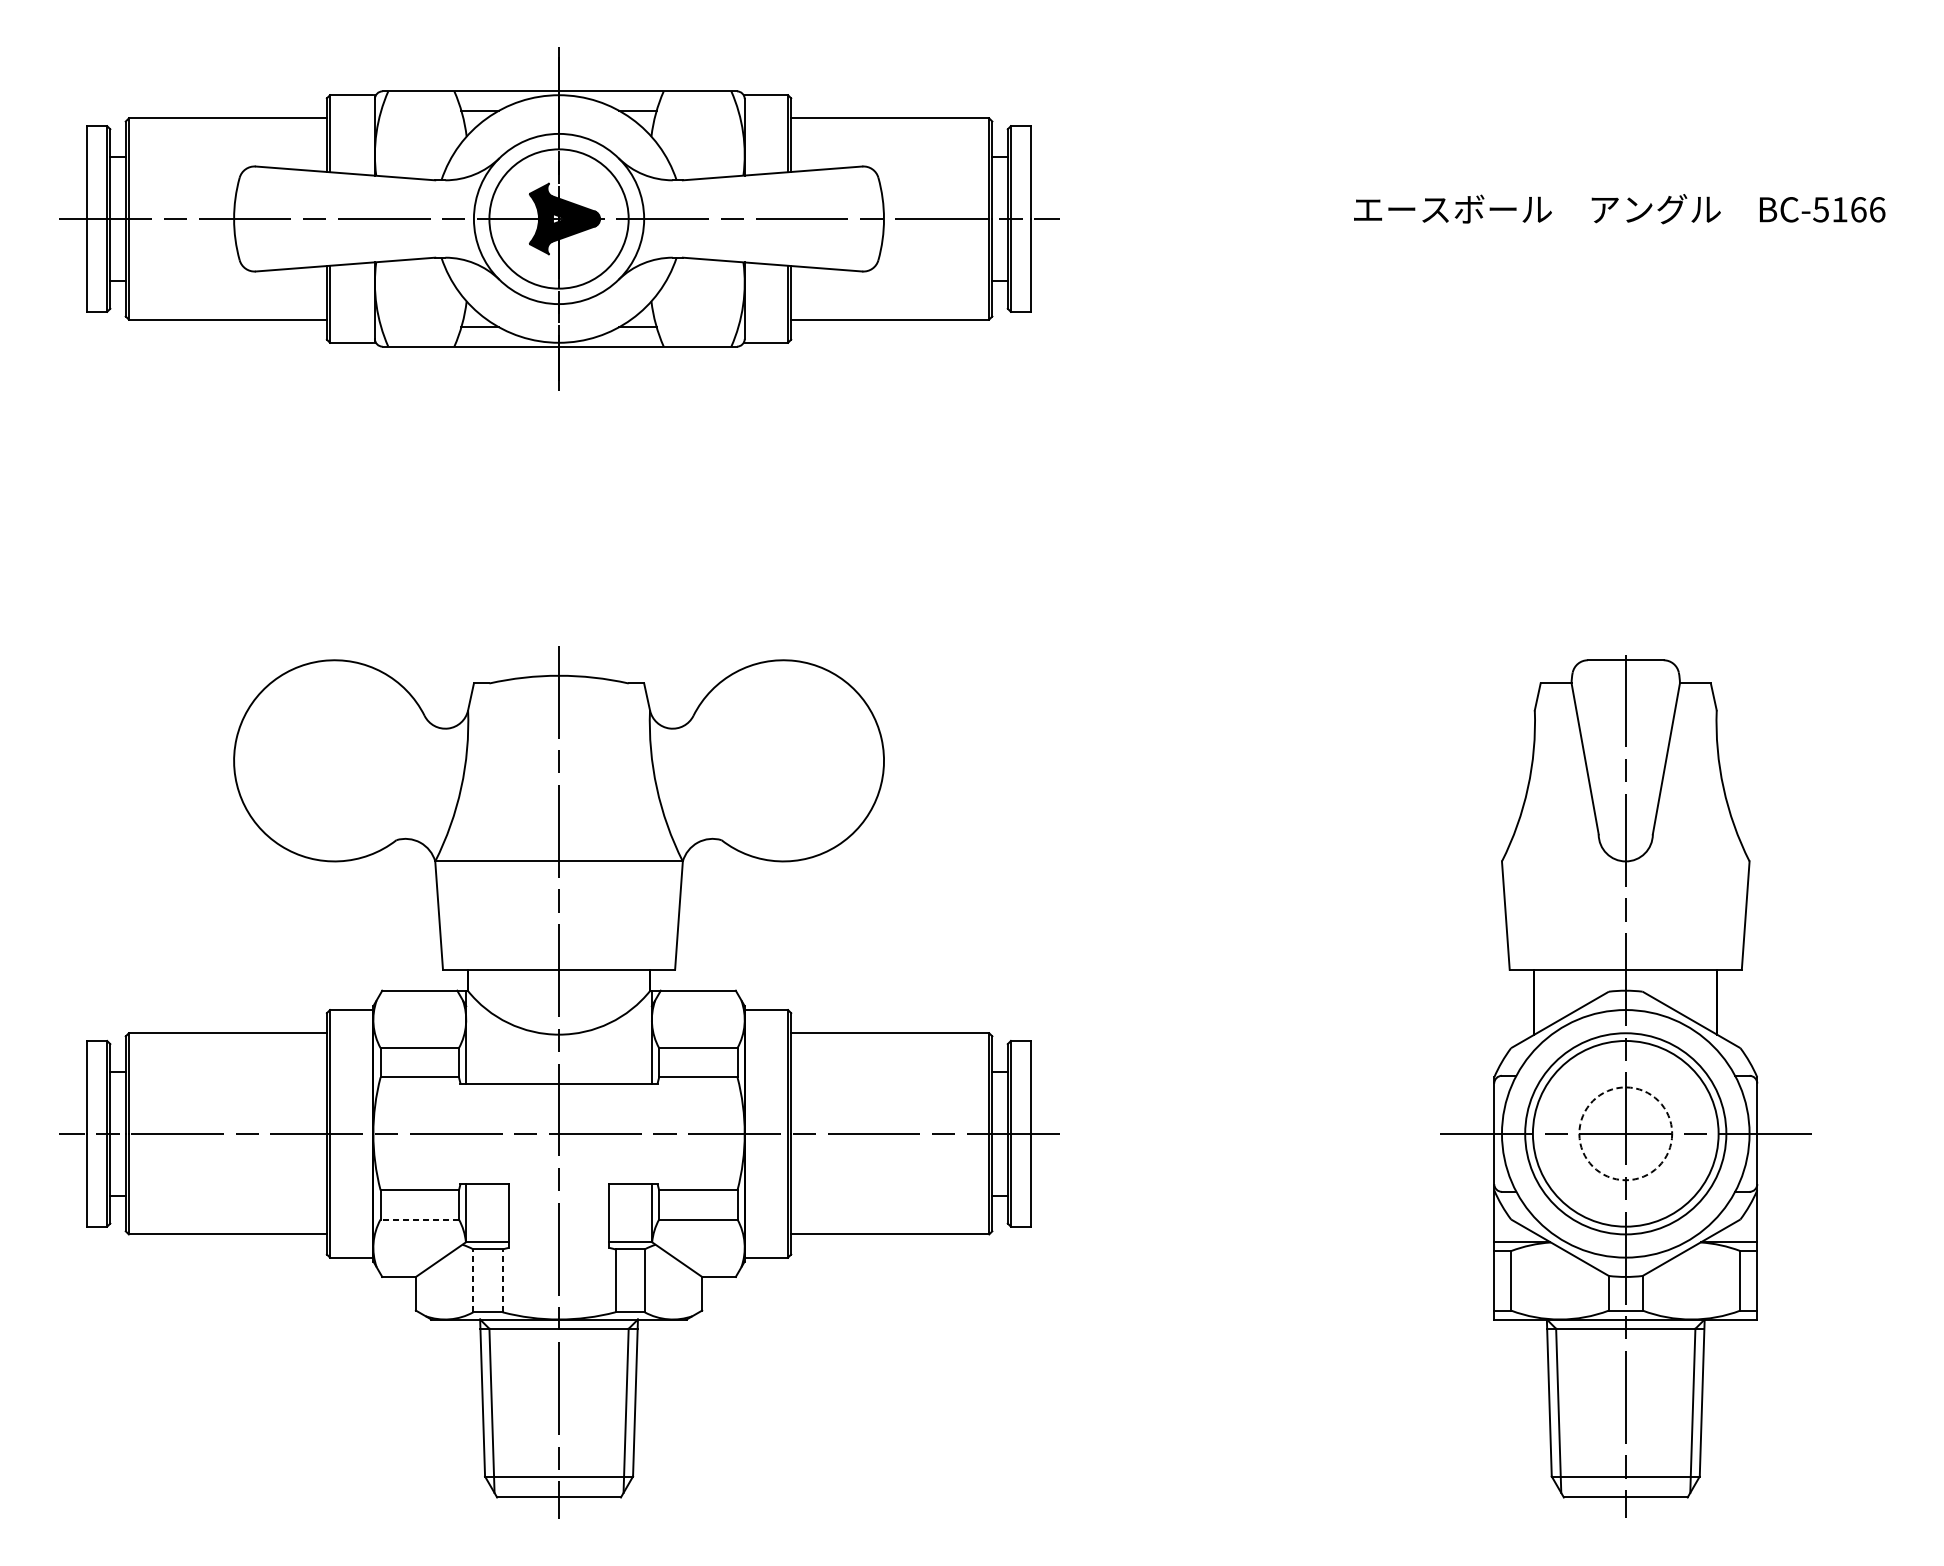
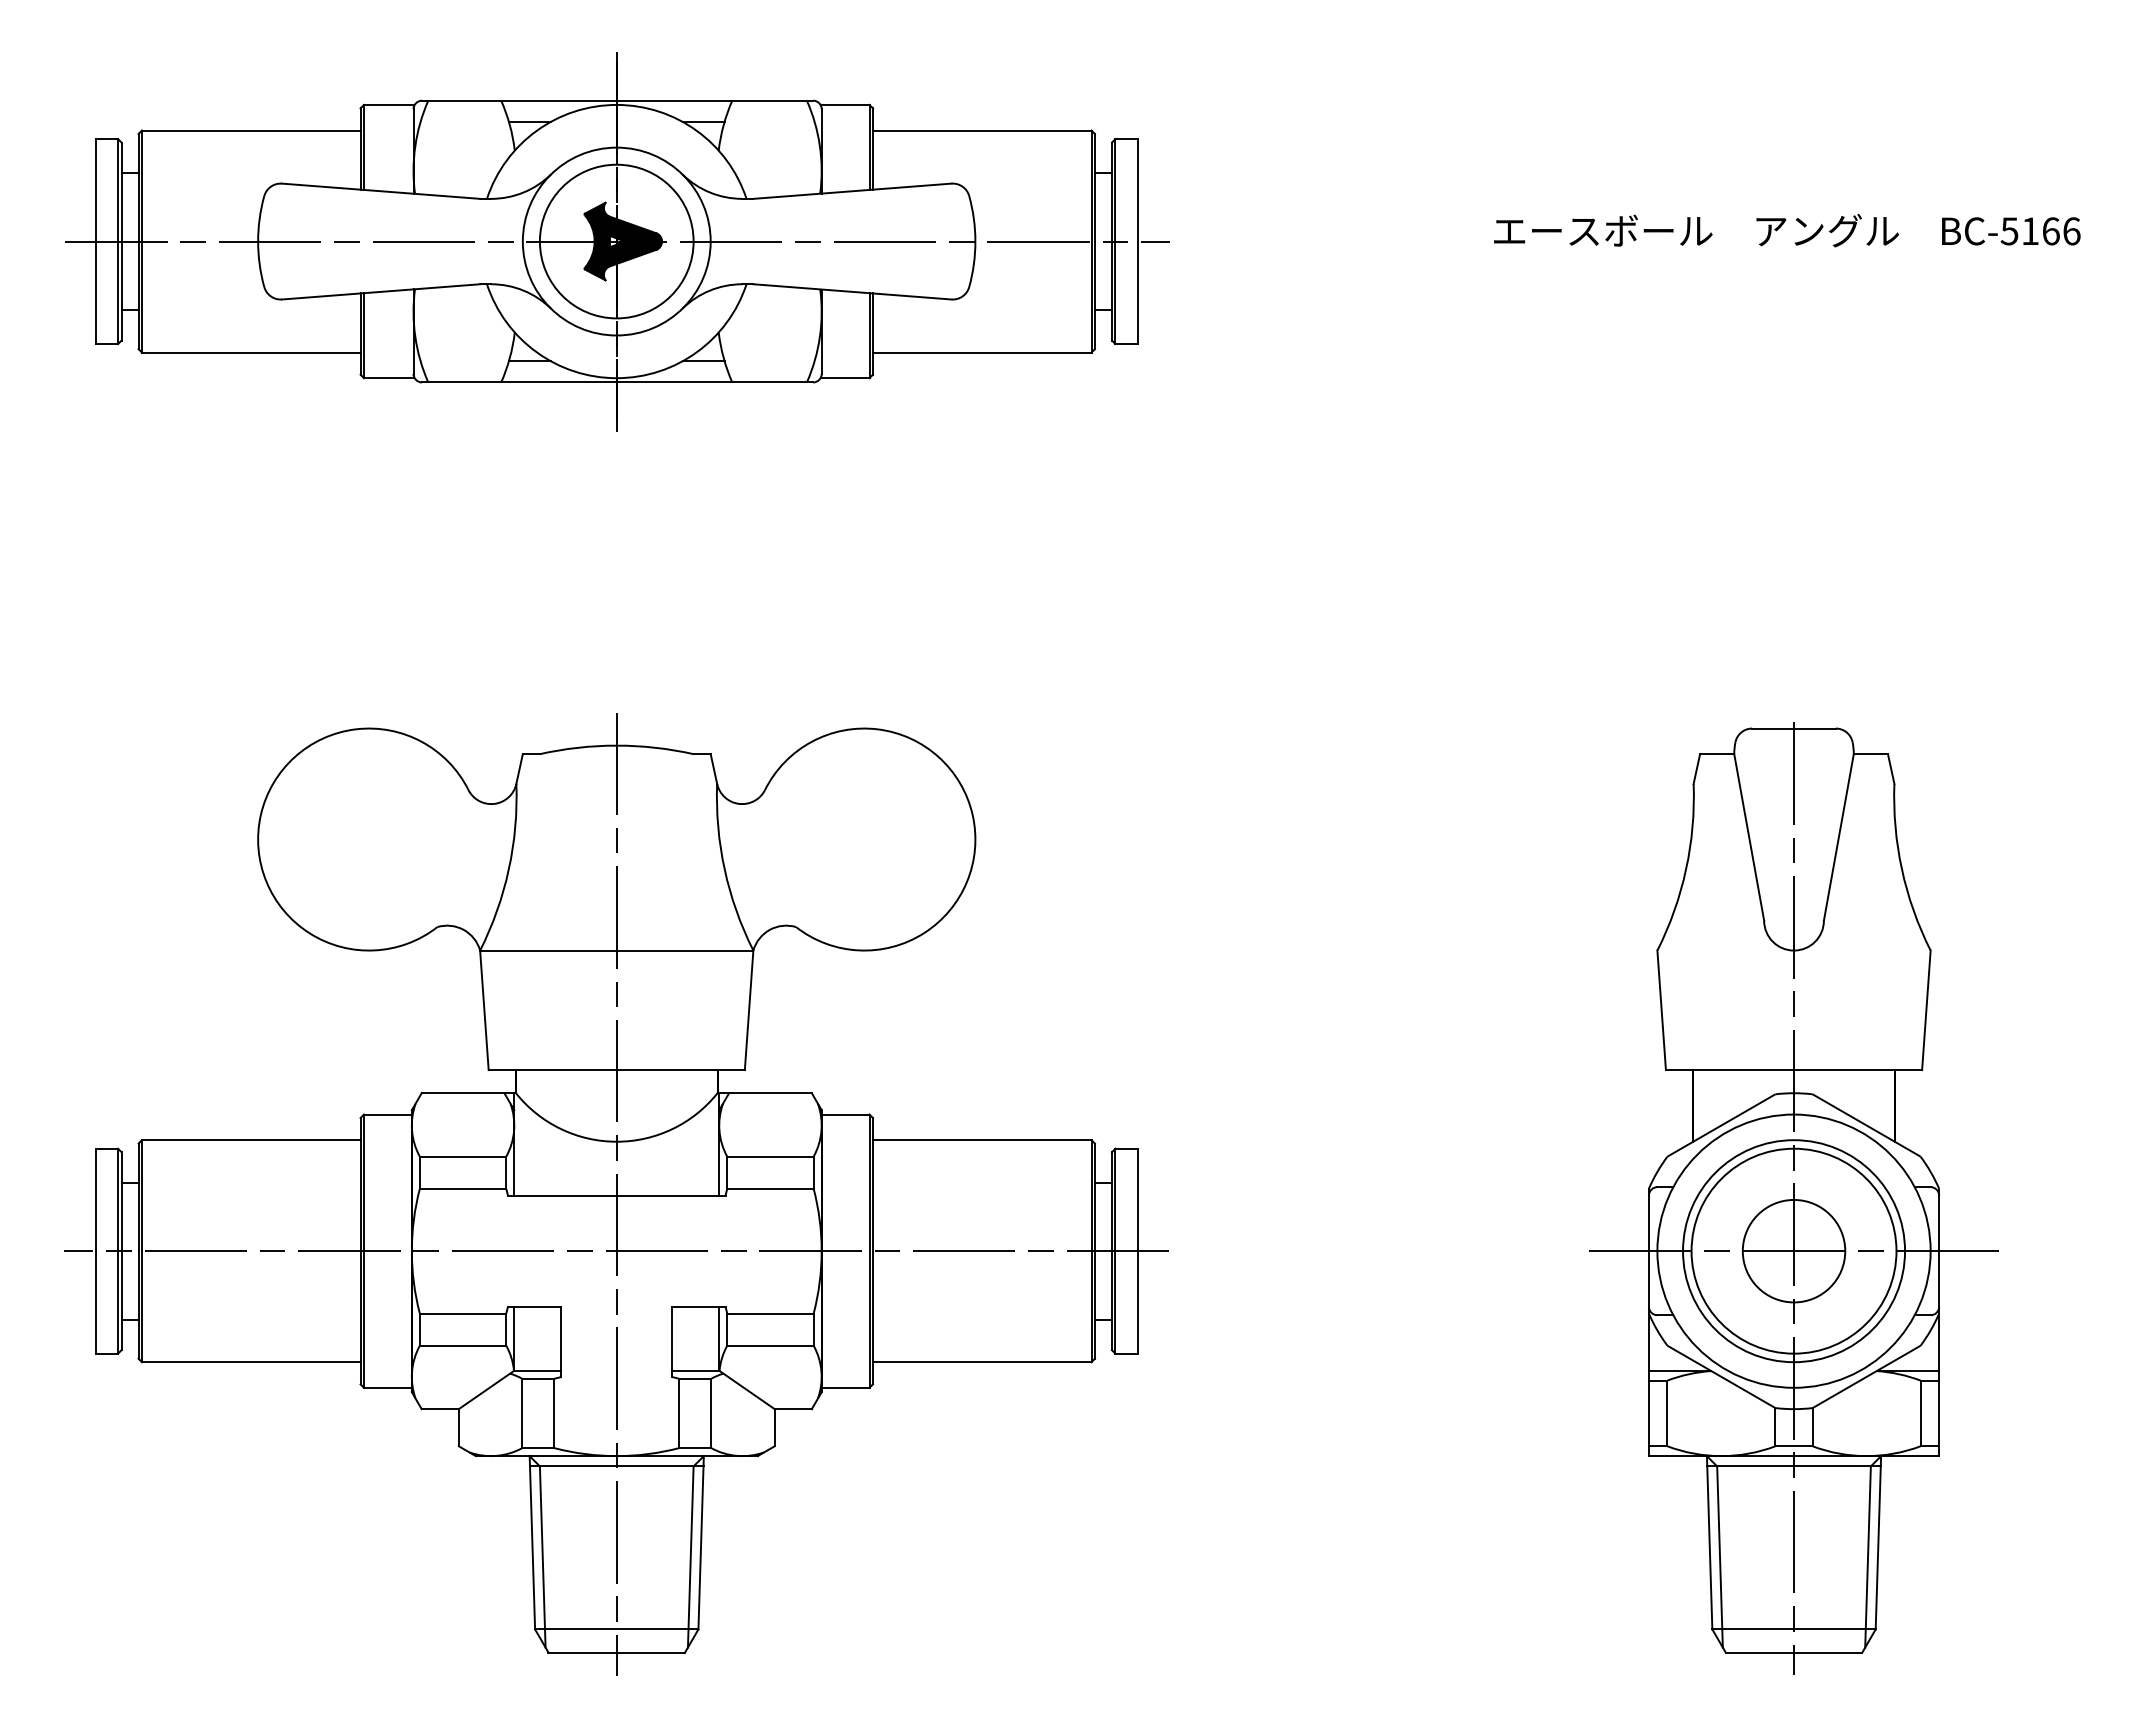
circle: (1625, 1133) -> (1793, 1250), dashed -> solid
line: (419, 1219) -> (462, 1345), dashed -> solid
line: (473, 1280) -> (522, 1413), dashed -> solid
line: (502, 1280) -> (554, 1413), dashed -> solid

